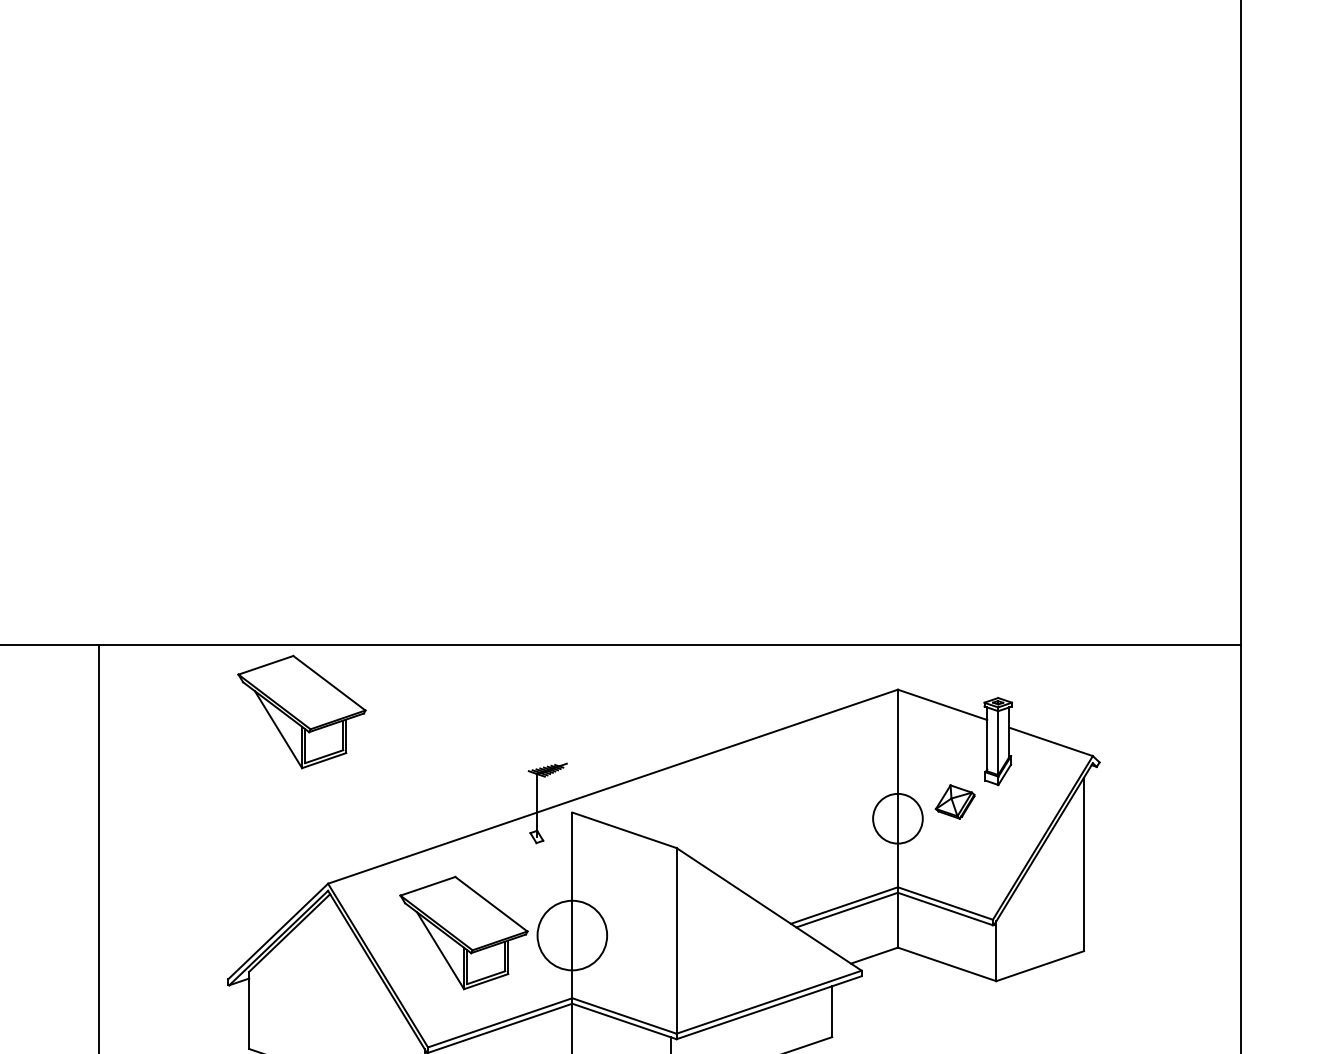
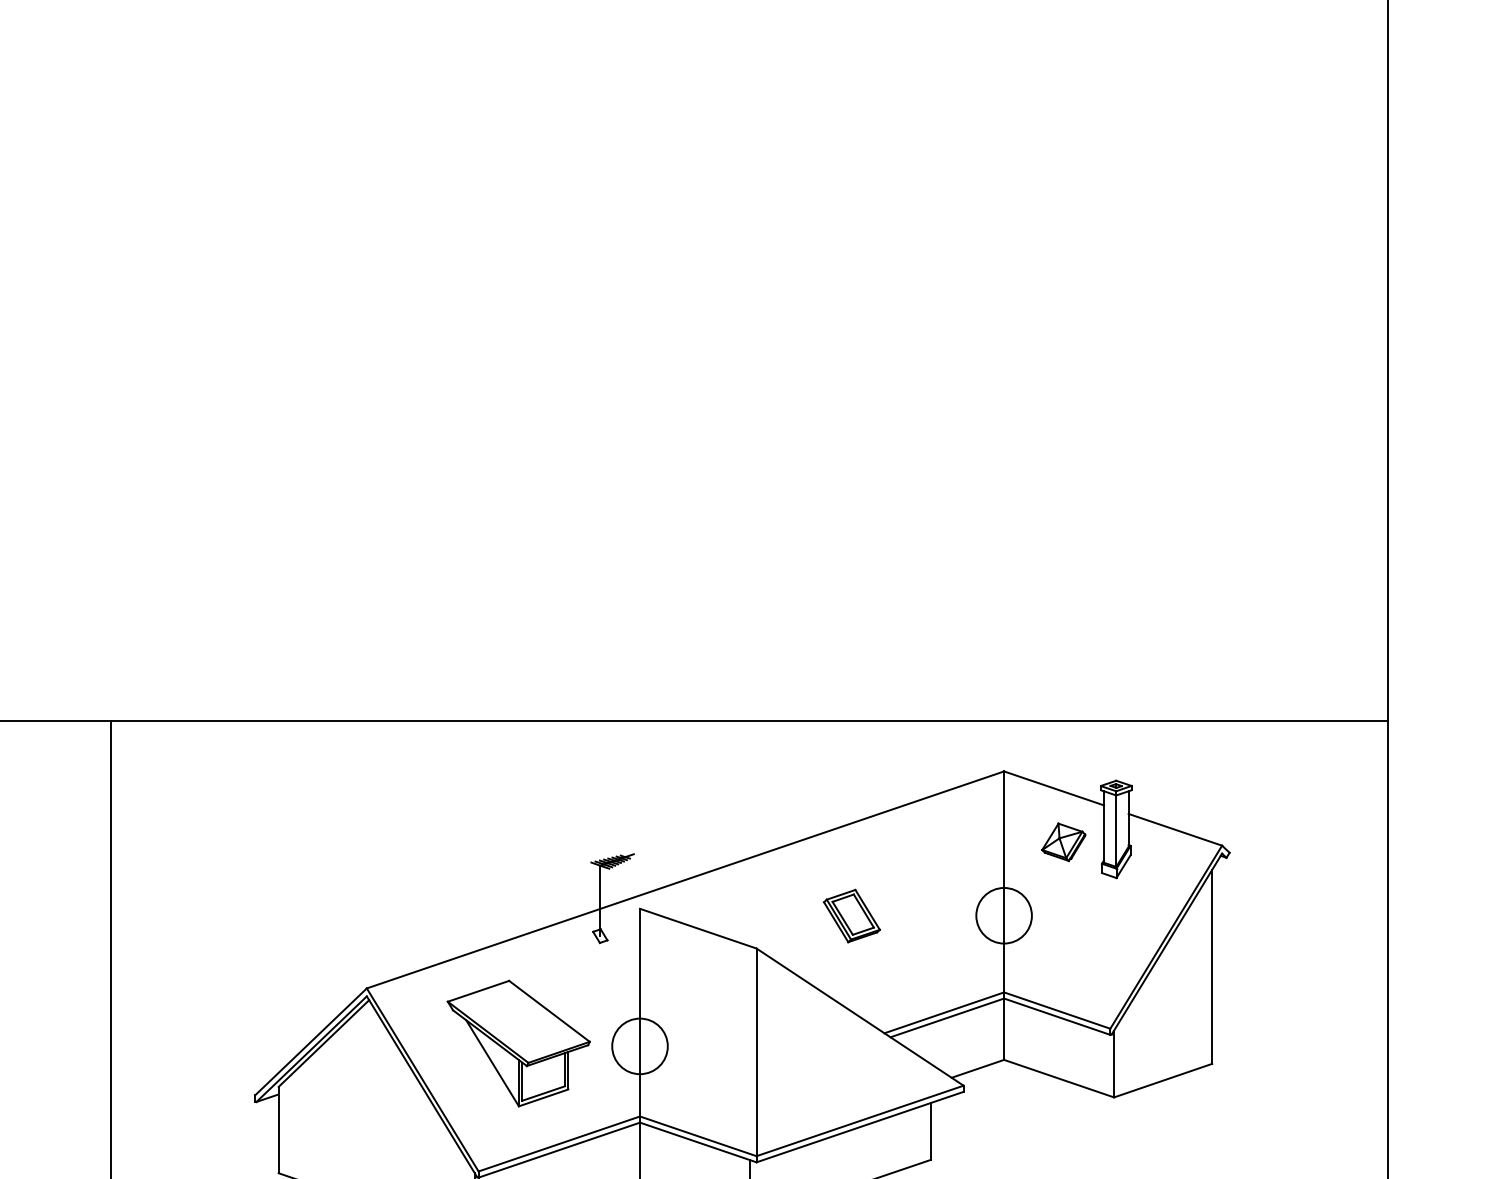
part: (301, 711) -> (337, 795), removed
part: (954, 801) -> (1062, 841), moved
part: (761, 818) -> (851, 915), added
circle: (572, 935) -> (640, 1046), size x0.71

